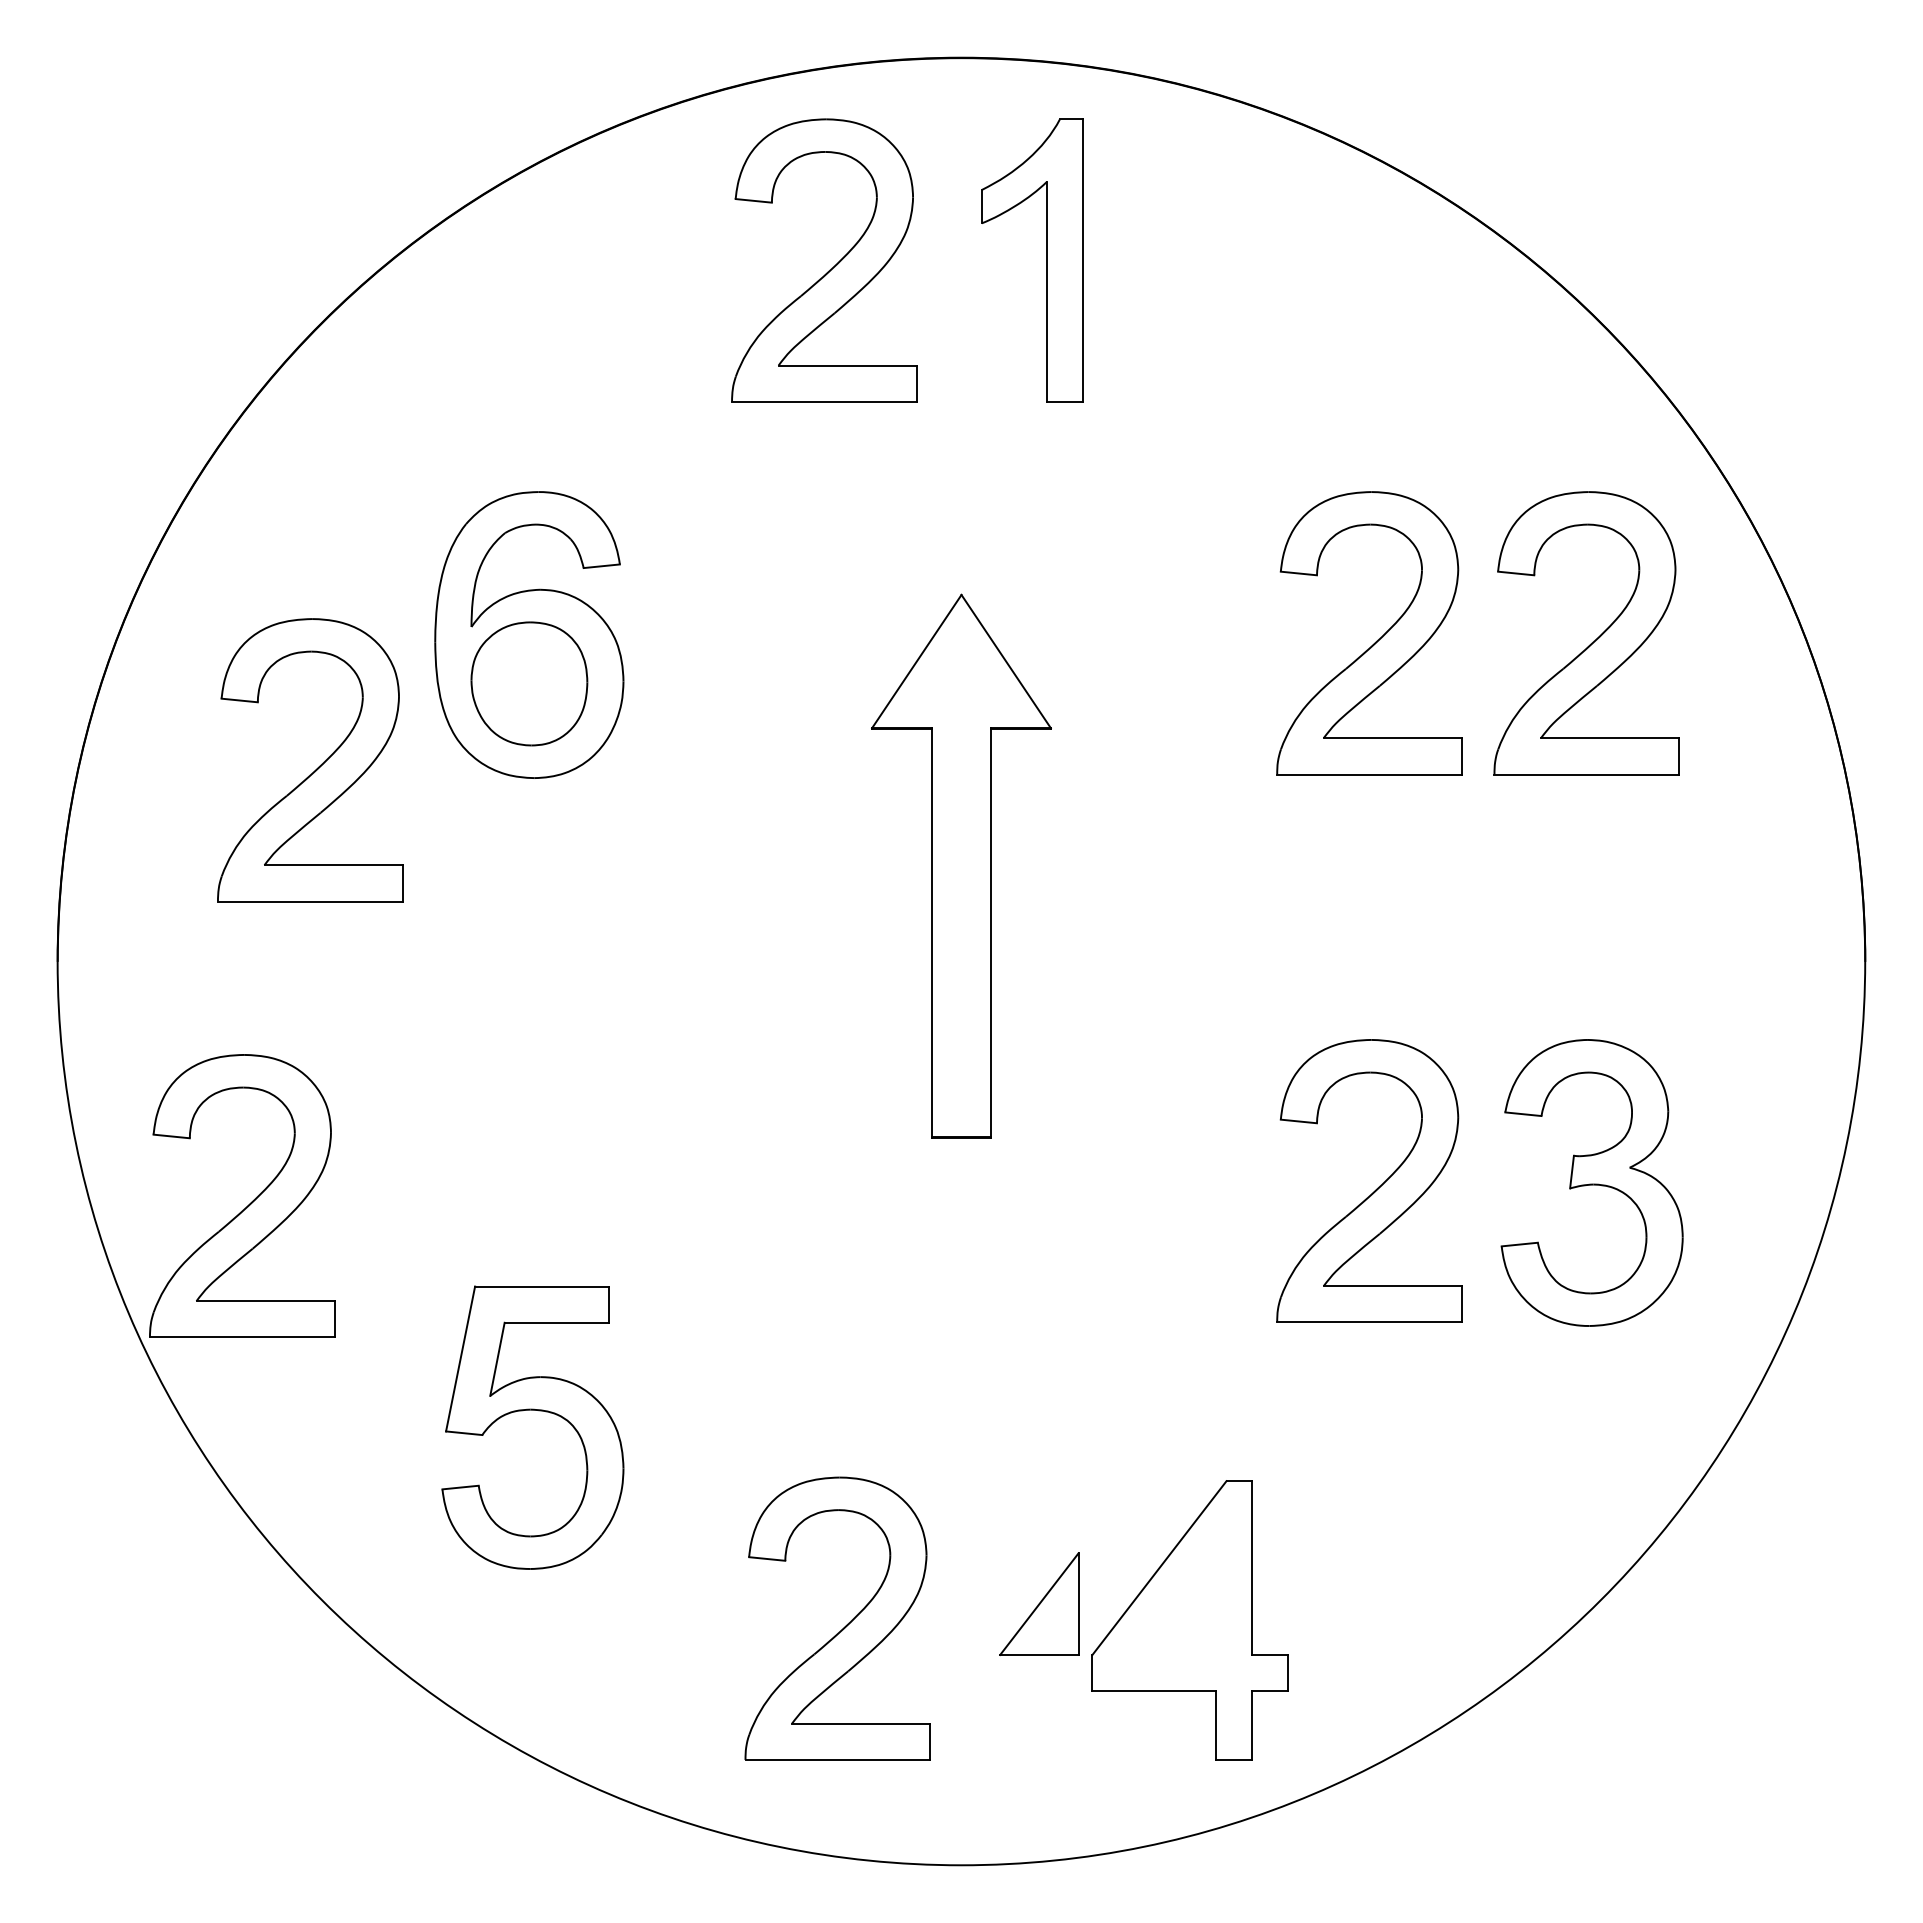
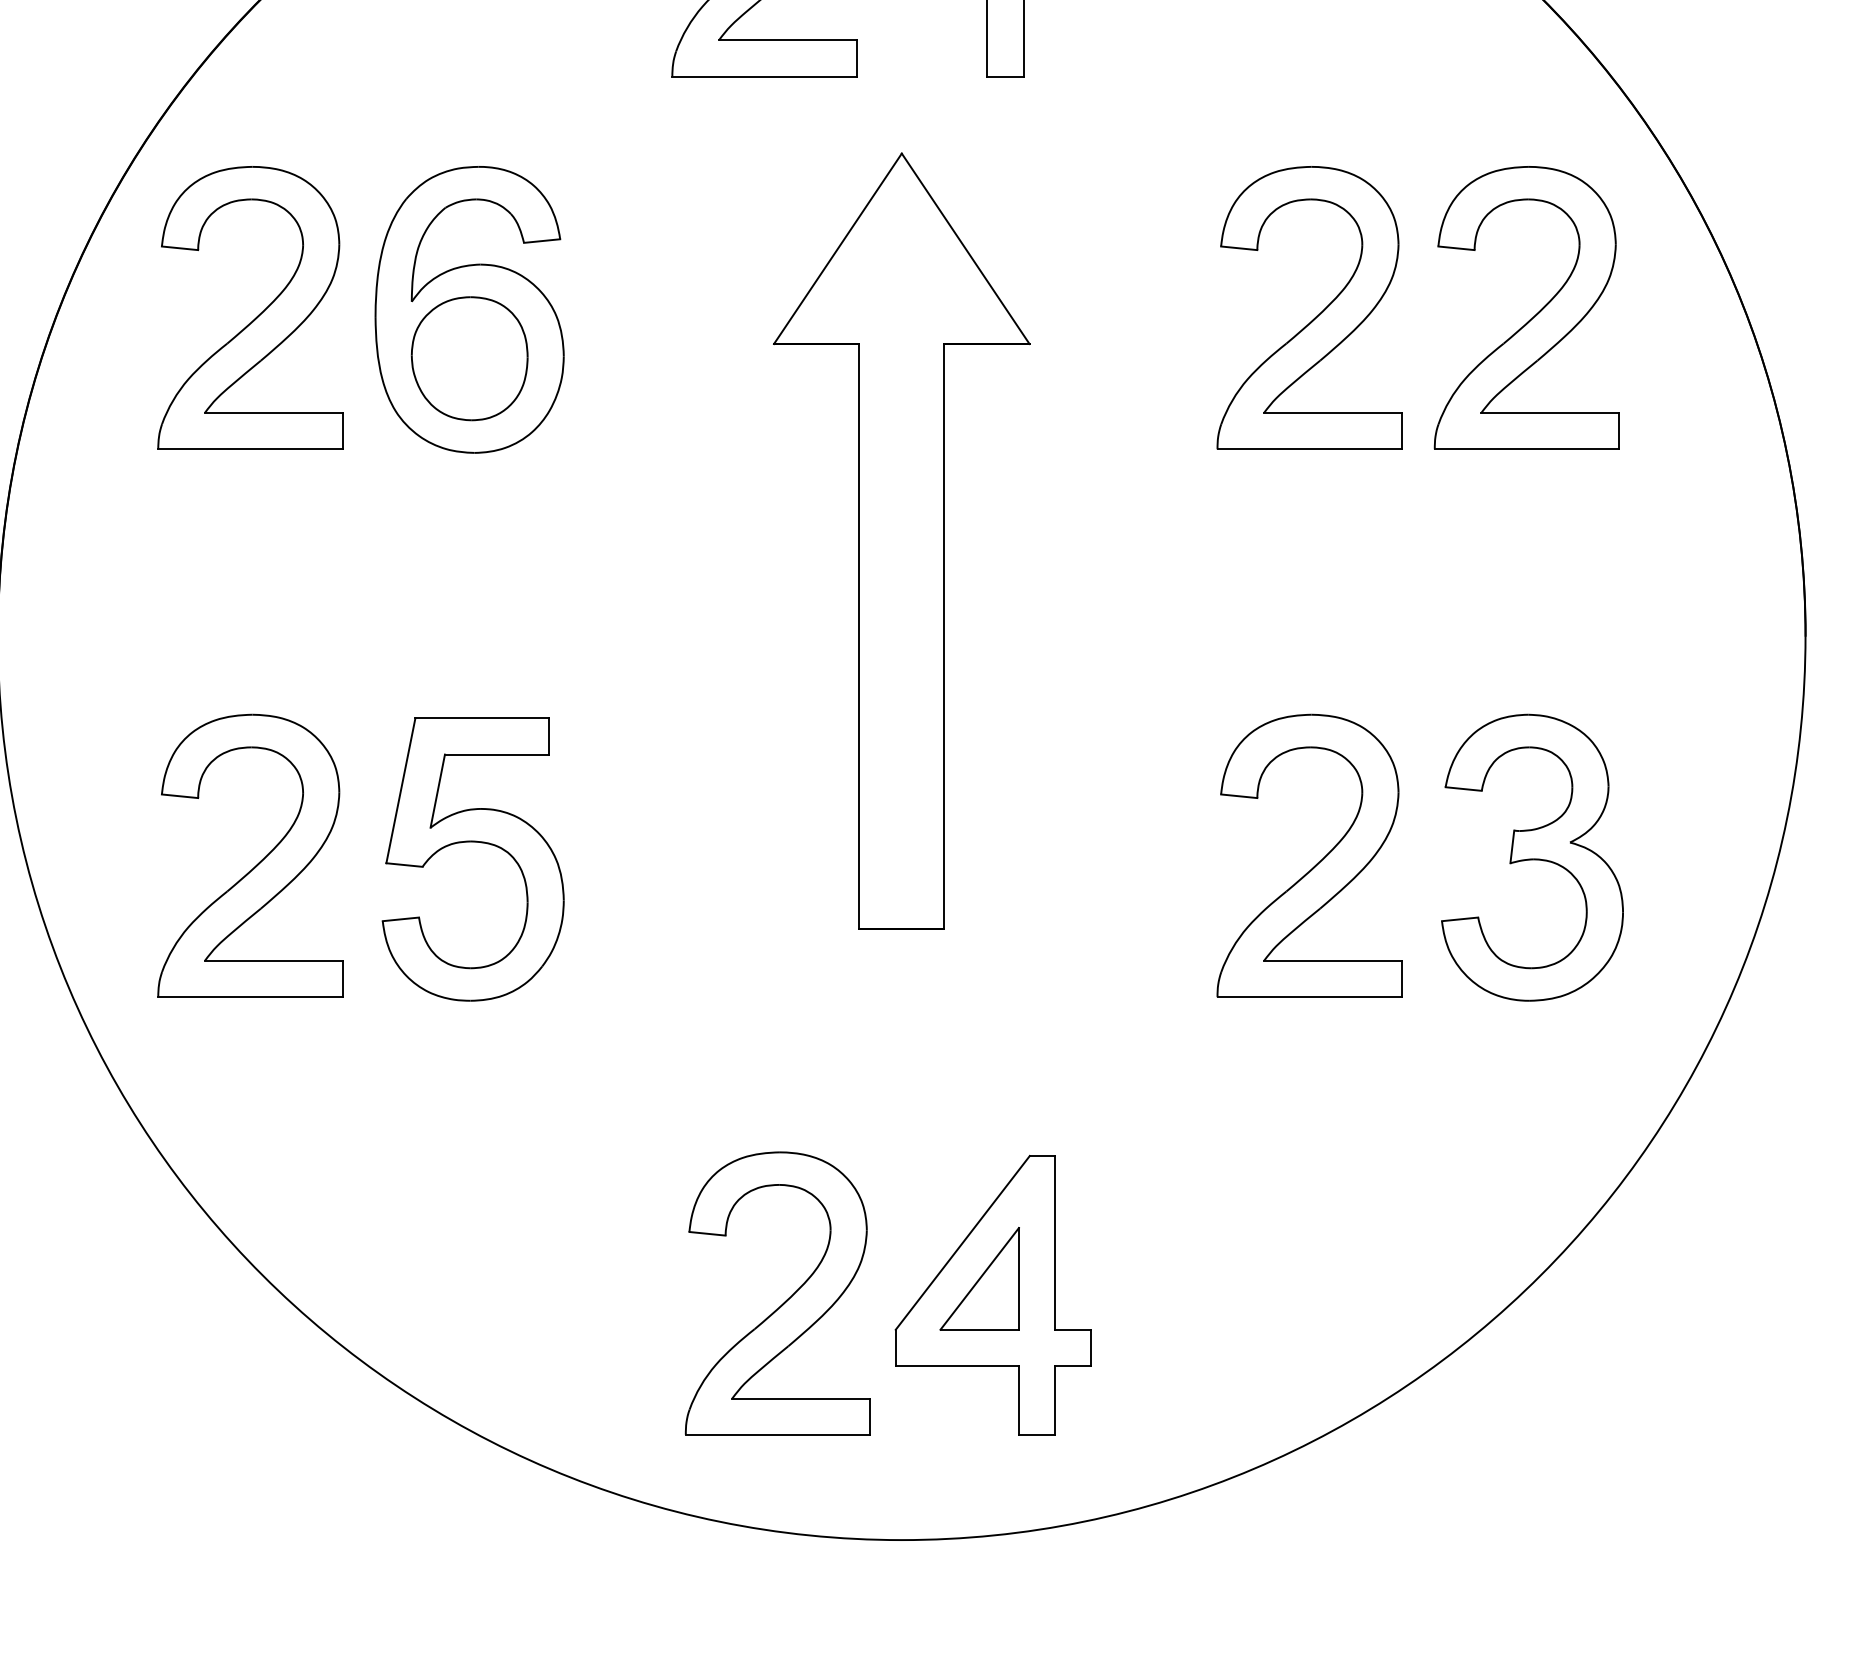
part: (317, 767) -> (257, 315), moved
part: (961, 865) -> (901, 540), size x1.43
part: (250, 1202) -> (258, 862), moved
part: (532, 1410) -> (472, 842), moved
part: (1189, 1620) -> (992, 1295), moved

